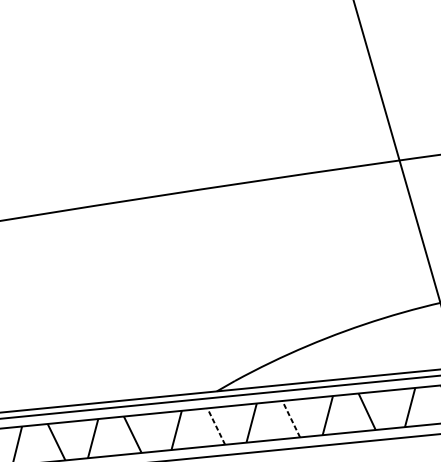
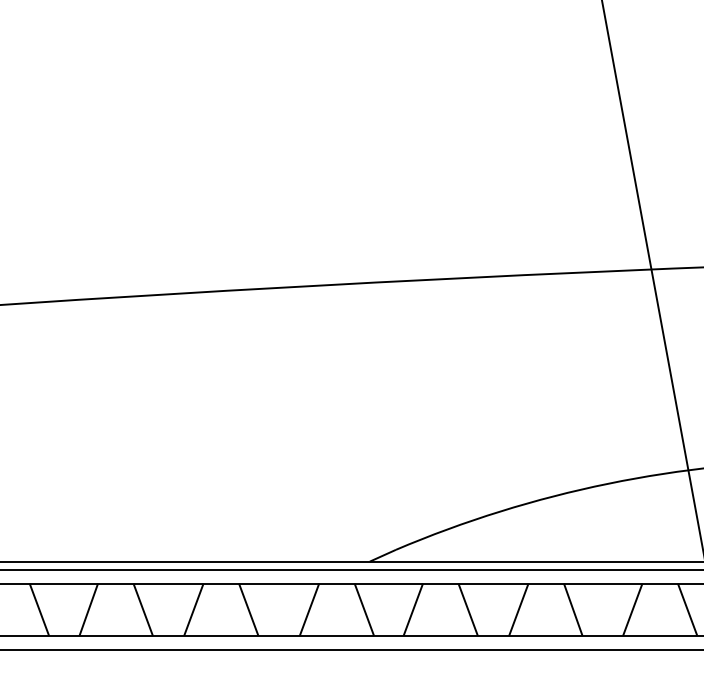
line: (291, 418) -> (468, 609), dashed -> solid
line: (216, 426) -> (364, 609), dashed -> solid

